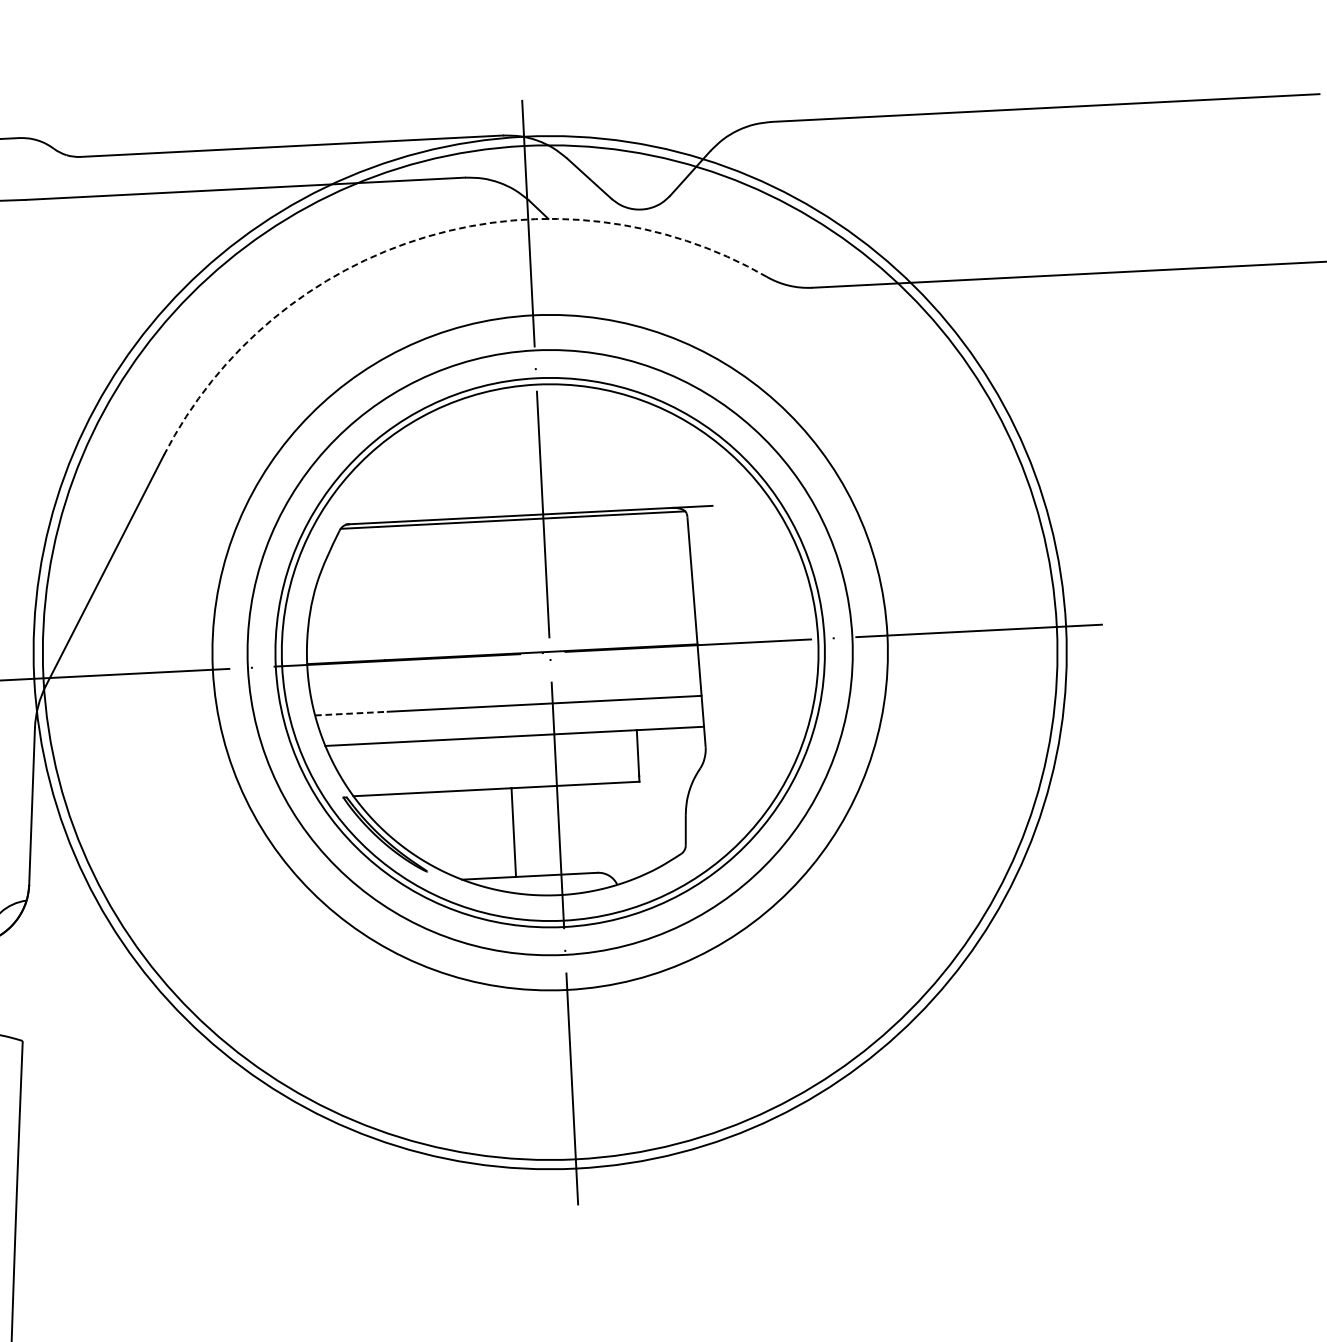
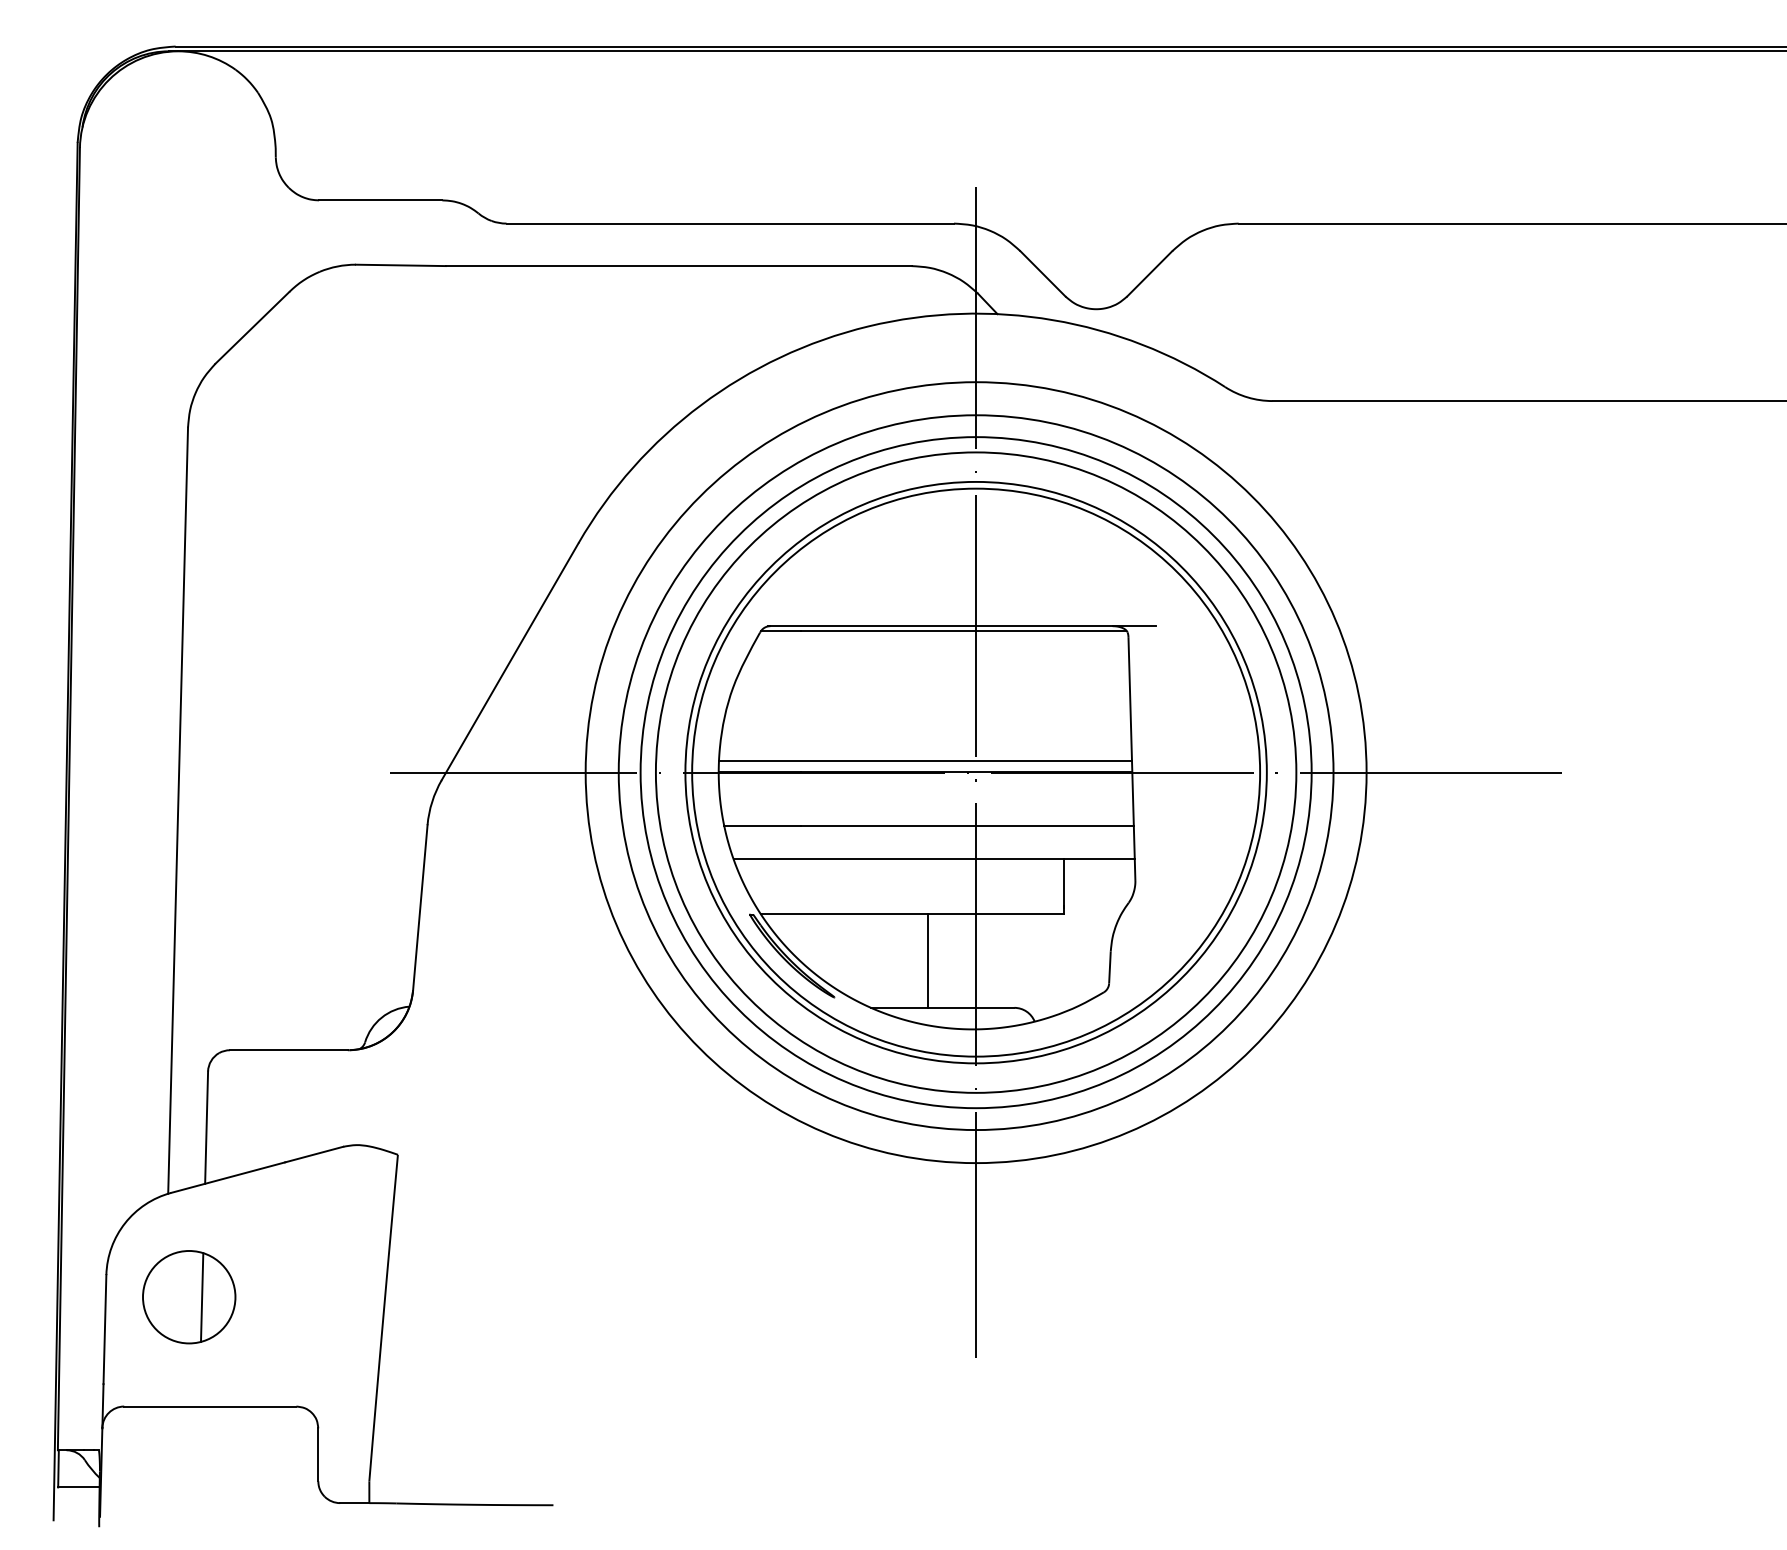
arc: (427, 236) -> (868, 326), dashed -> solid
line: (501, 643) -> (925, 760), added
circle: (549, 652) -> (975, 772), size x0.62
circle: (549, 652) -> (975, 772), size x0.71
line: (352, 713) -> (763, 826), dashed -> solid

